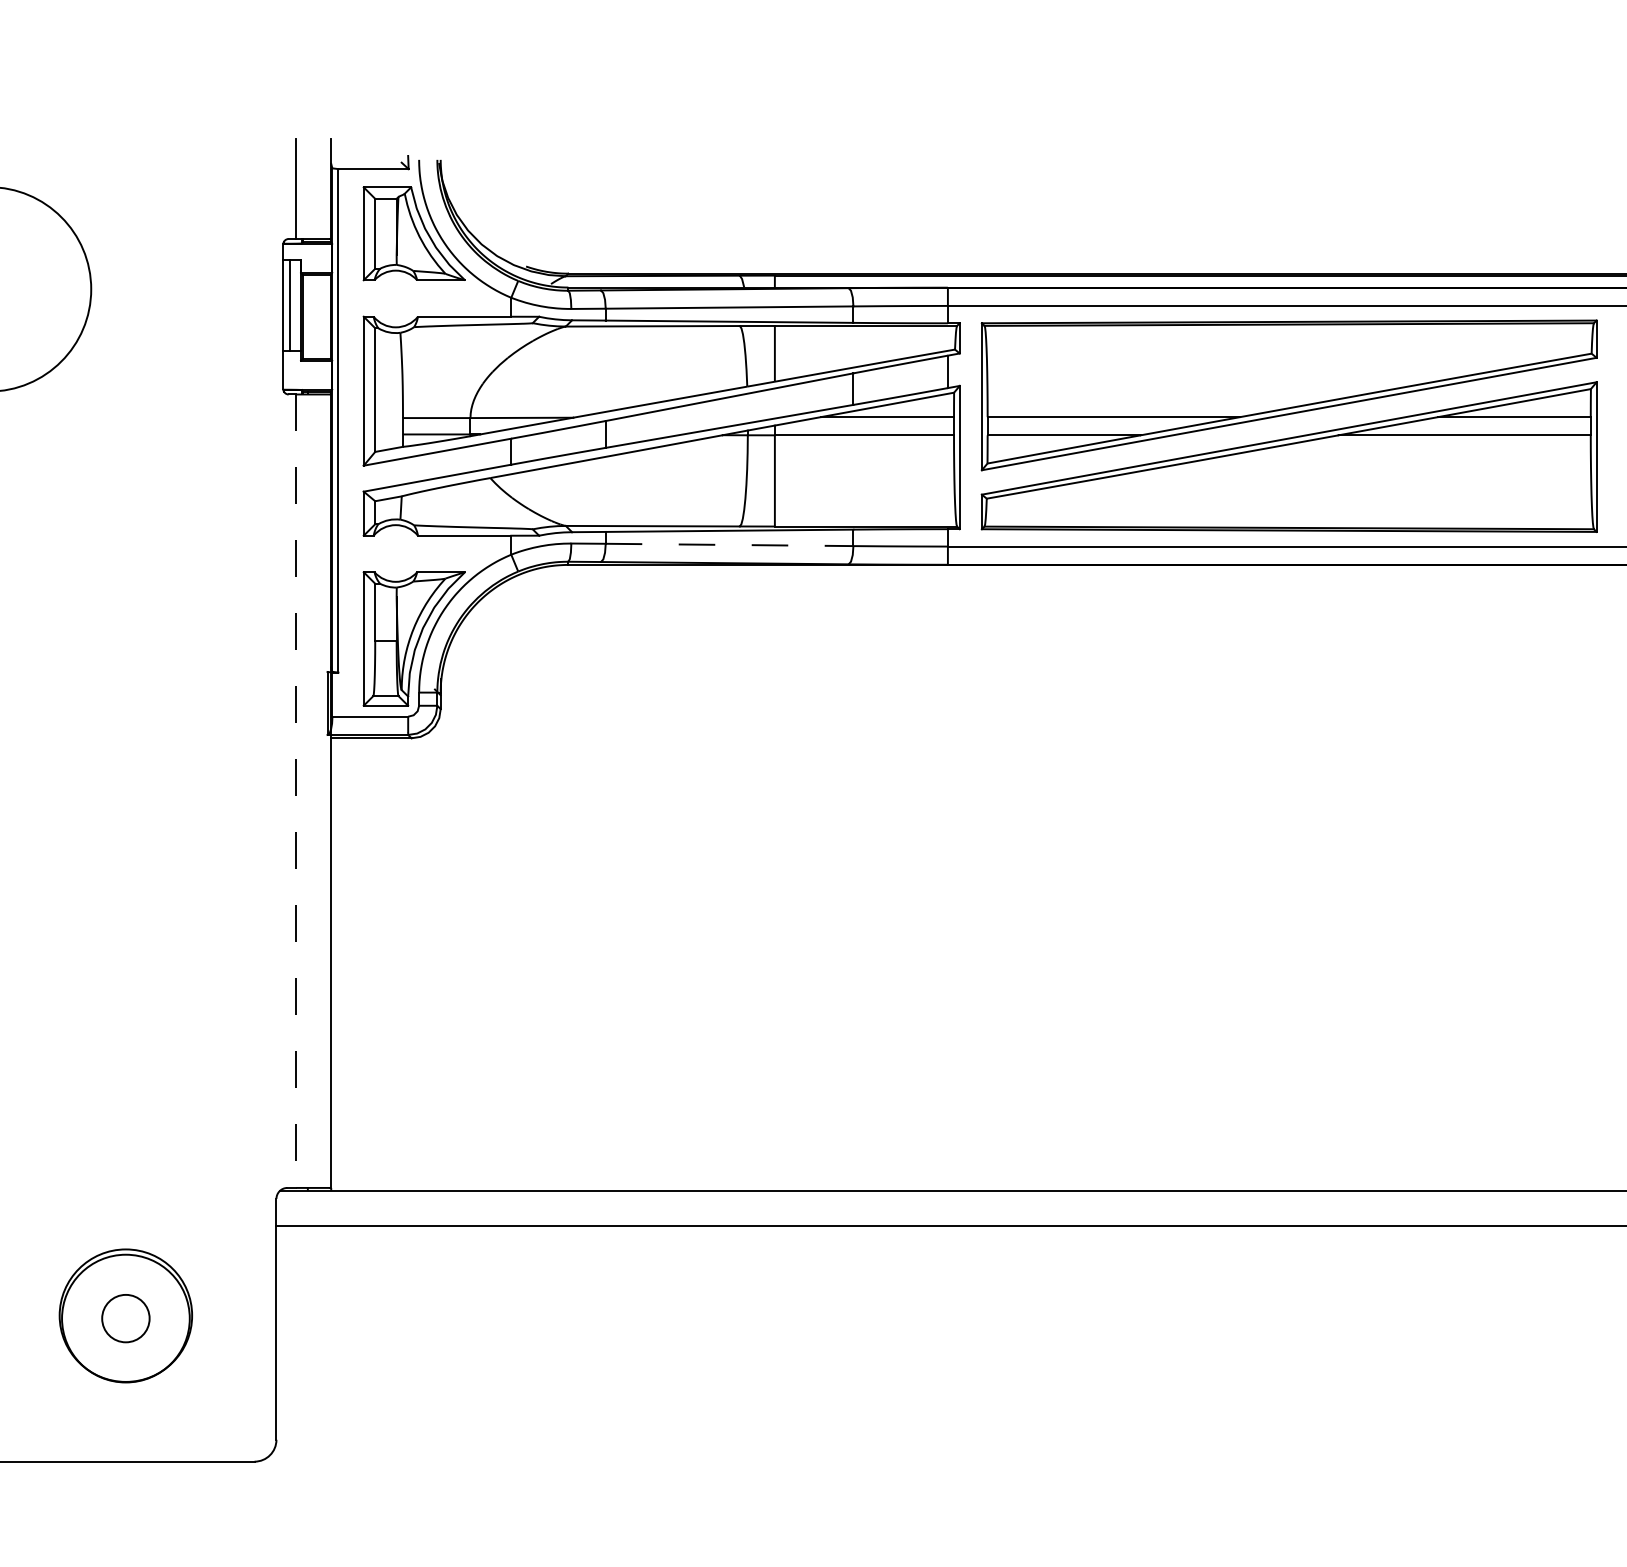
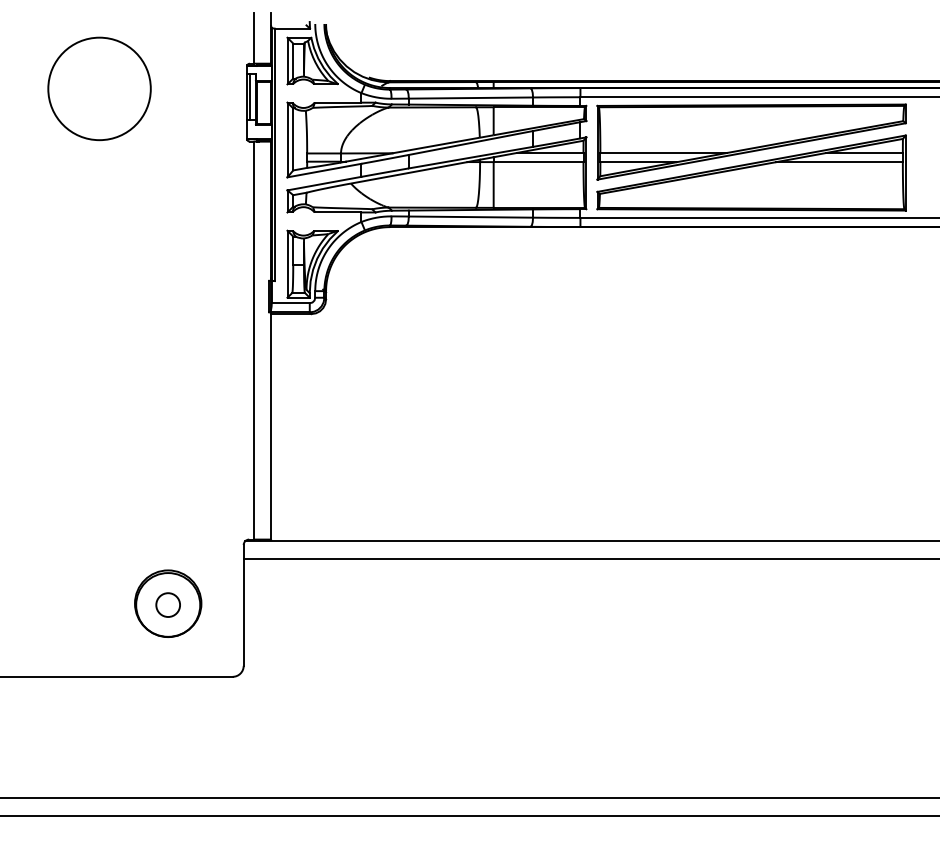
line: (730, 545) -> (471, 217), dashed -> solid
line: (295, 790) -> (253, 340), dashed -> solid

